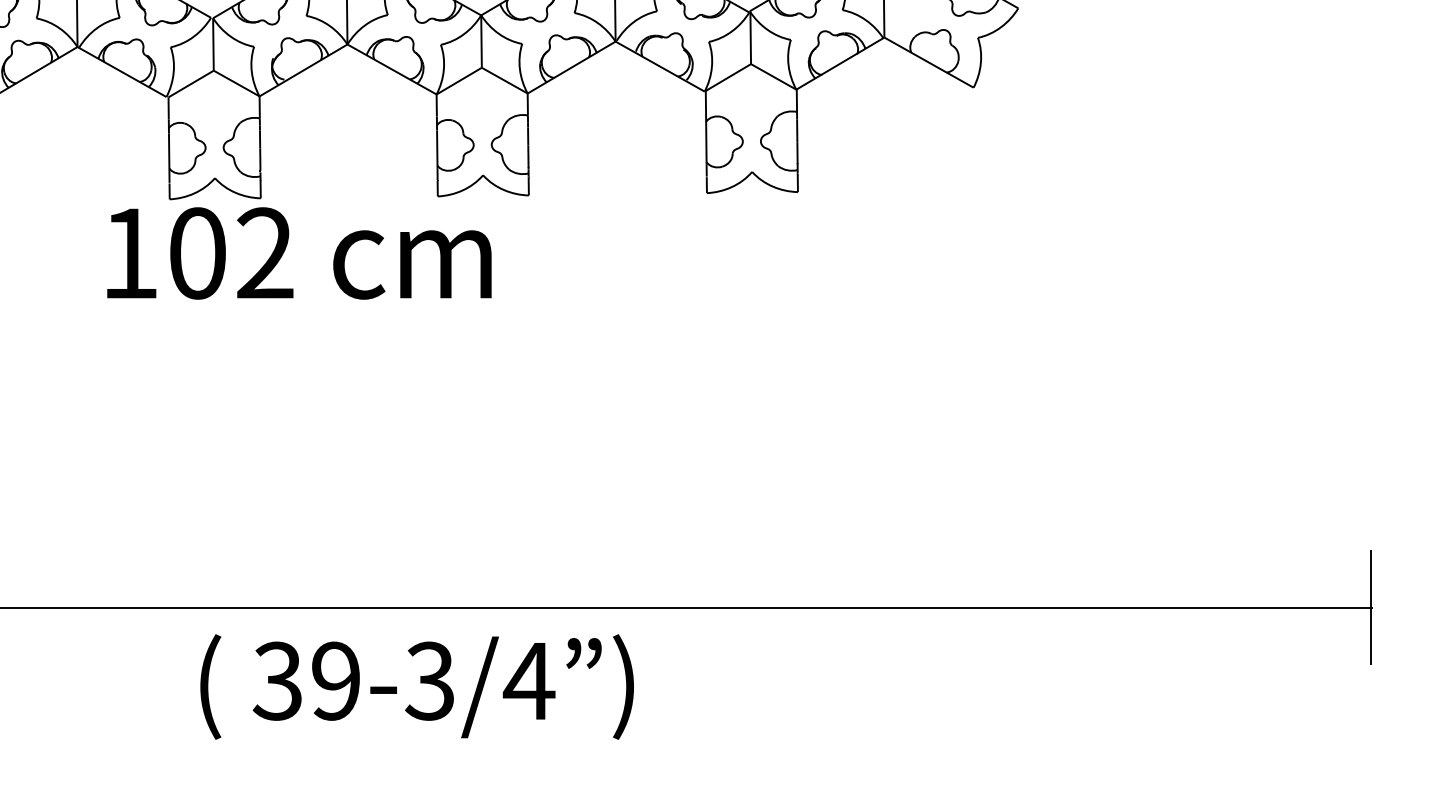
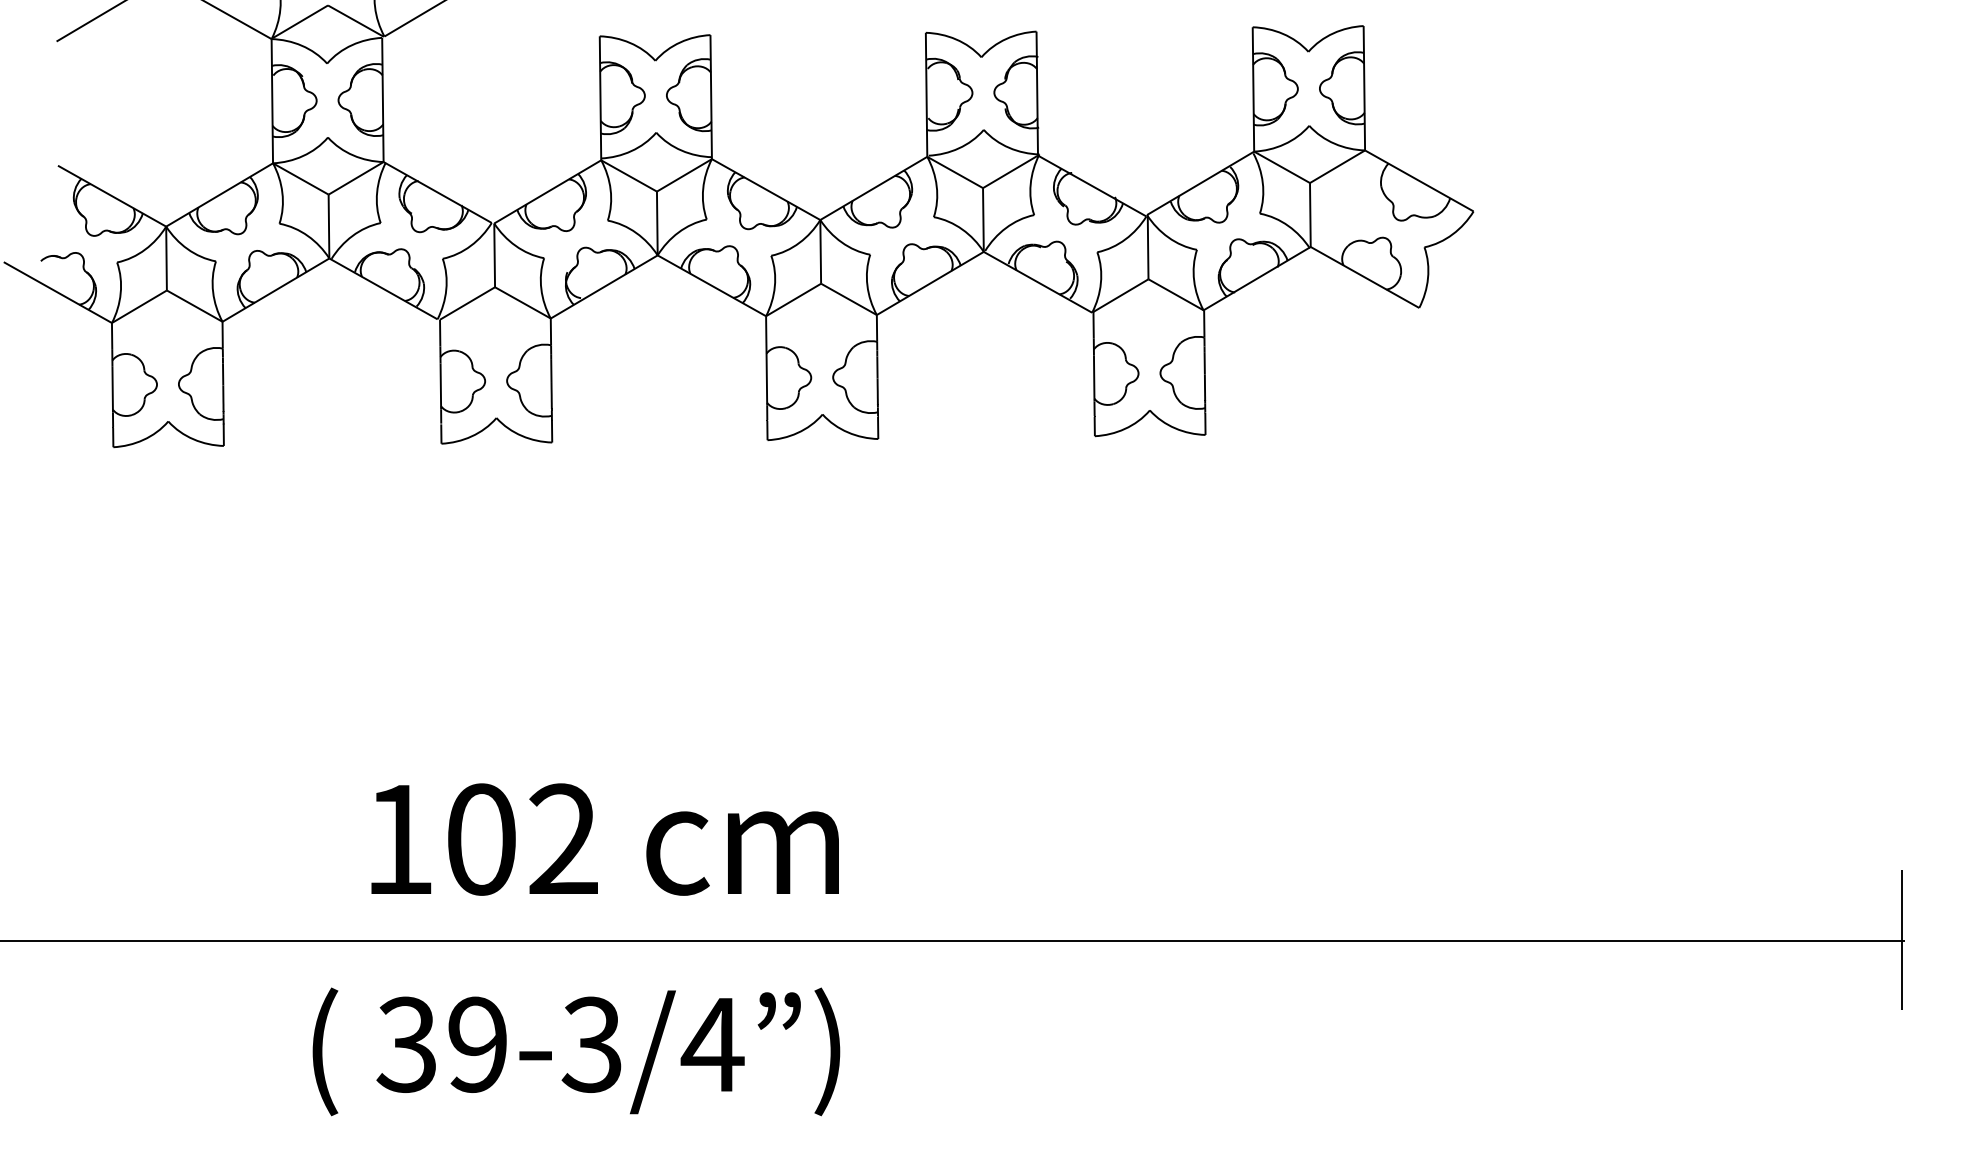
text: (298, 253) -> (604, 839), moved
text: (417, 686) -> (576, 1051), moved

